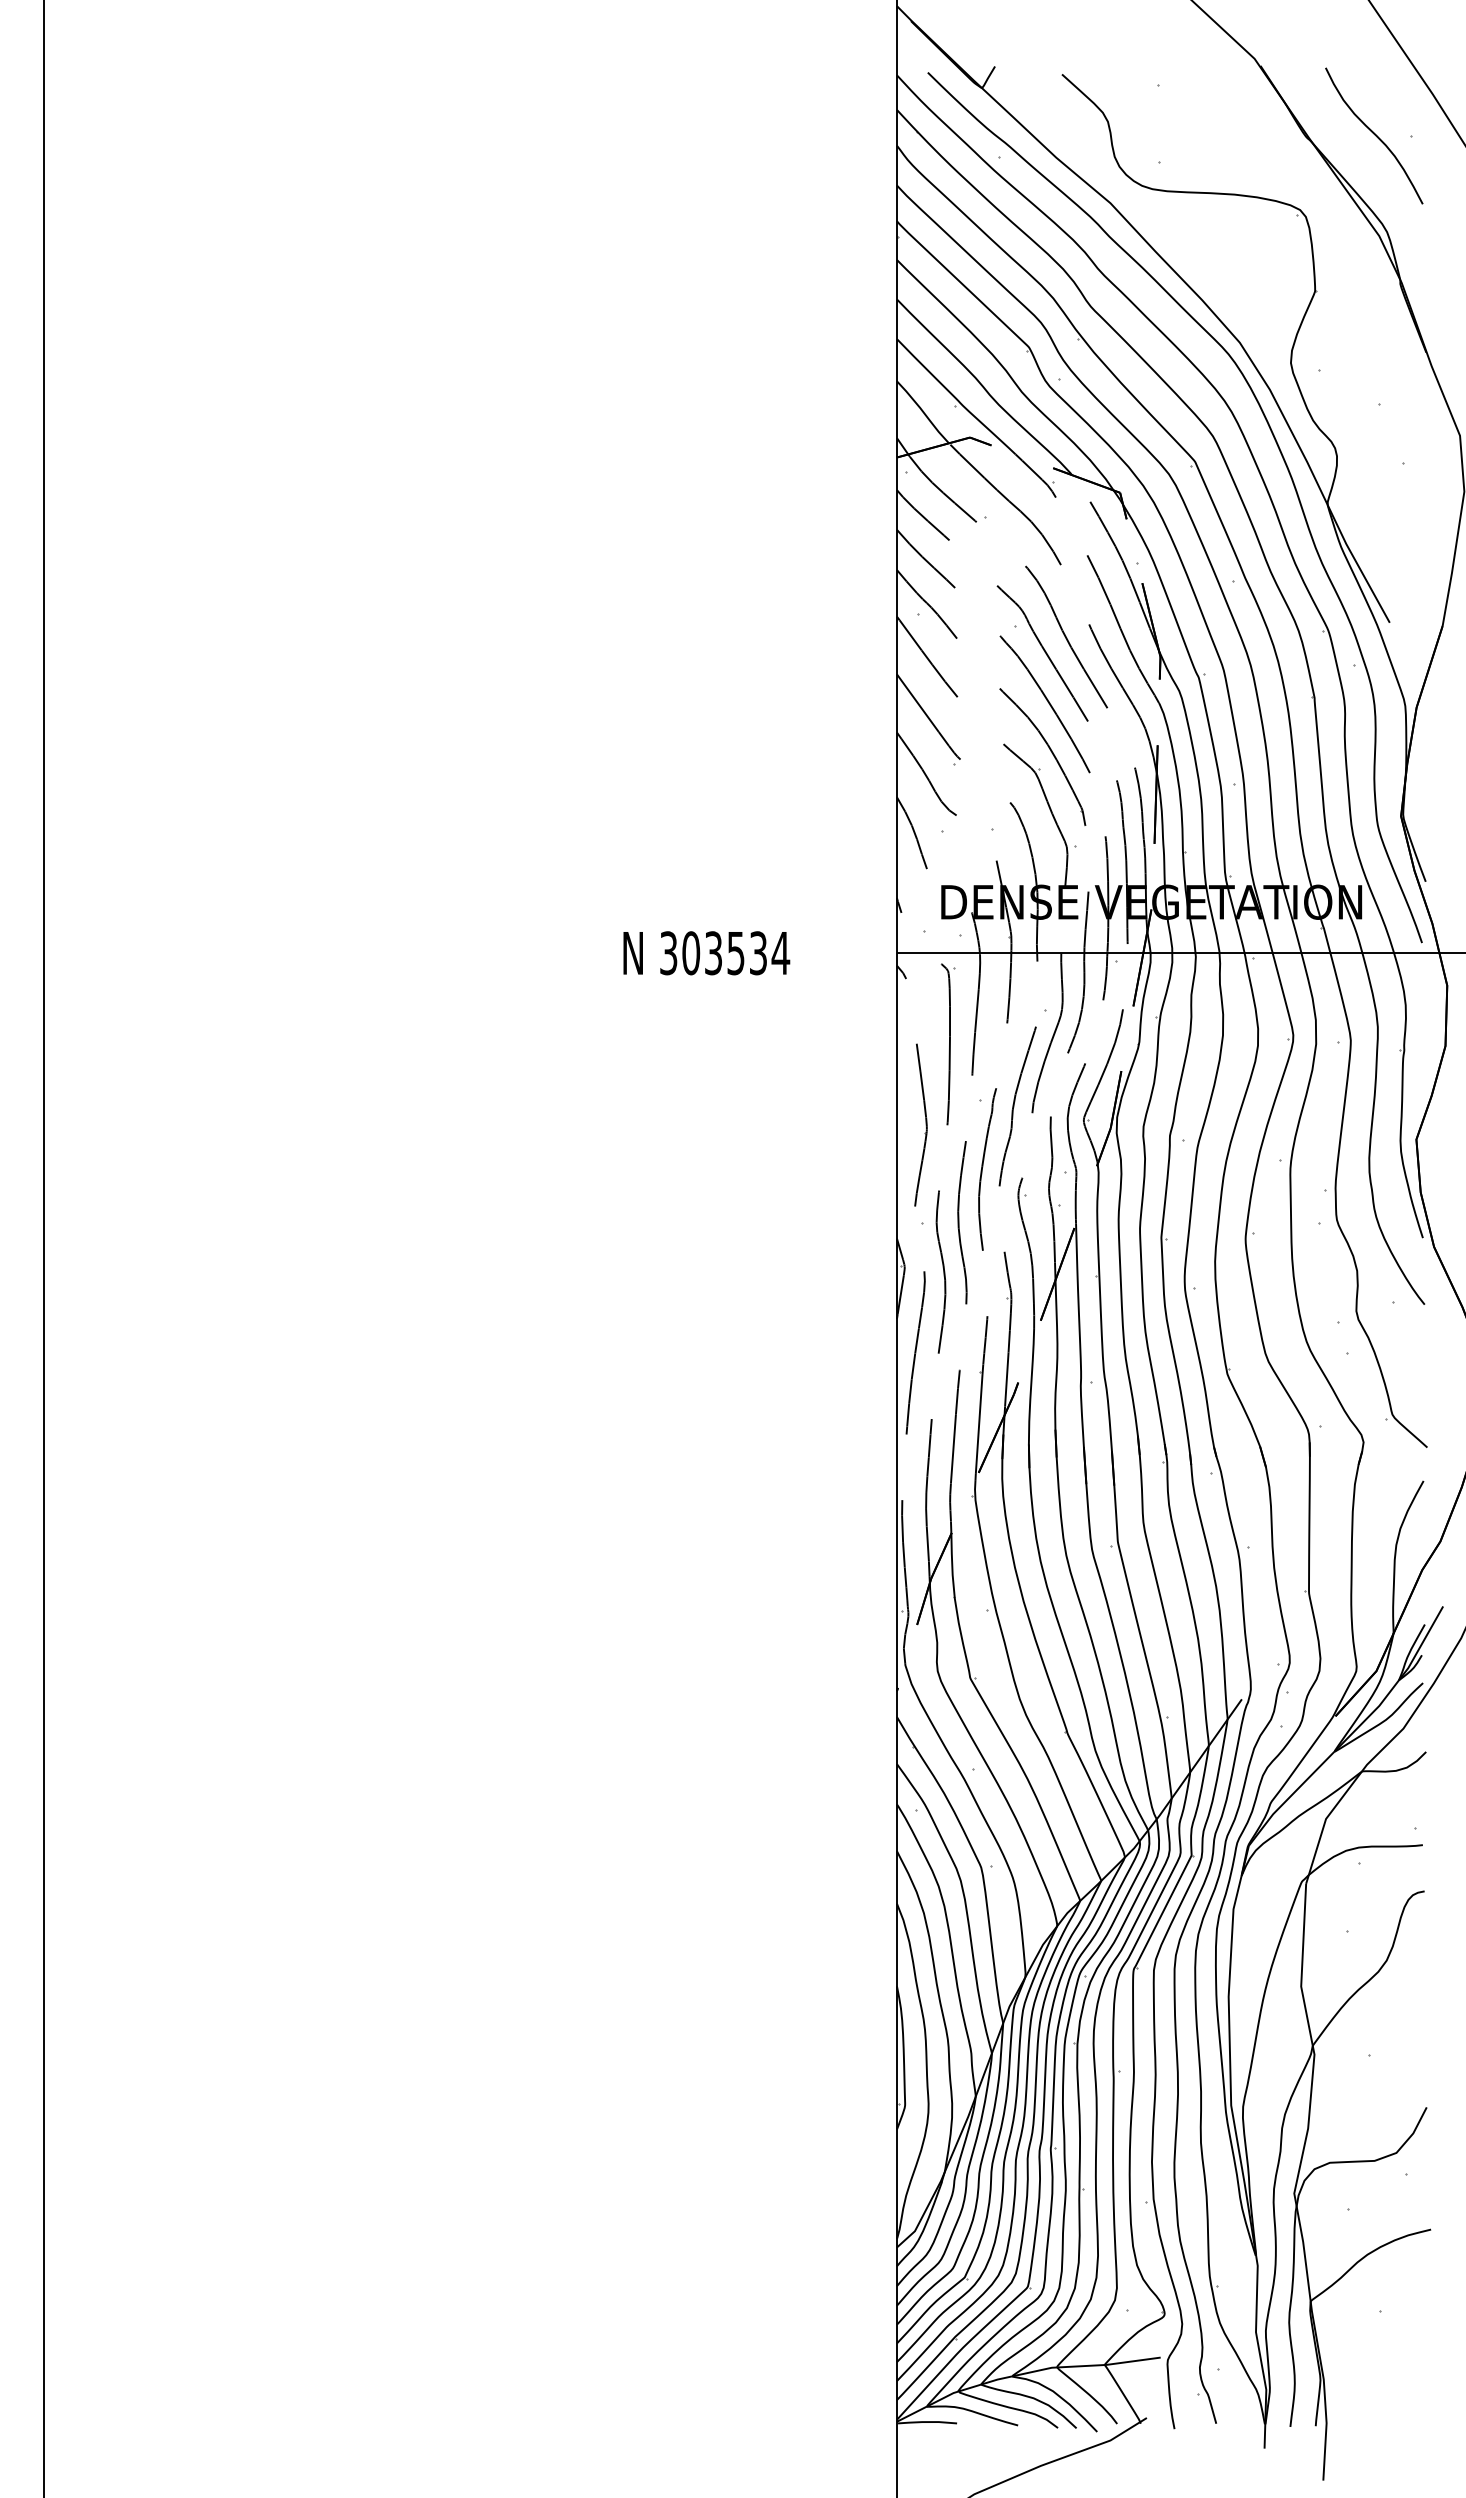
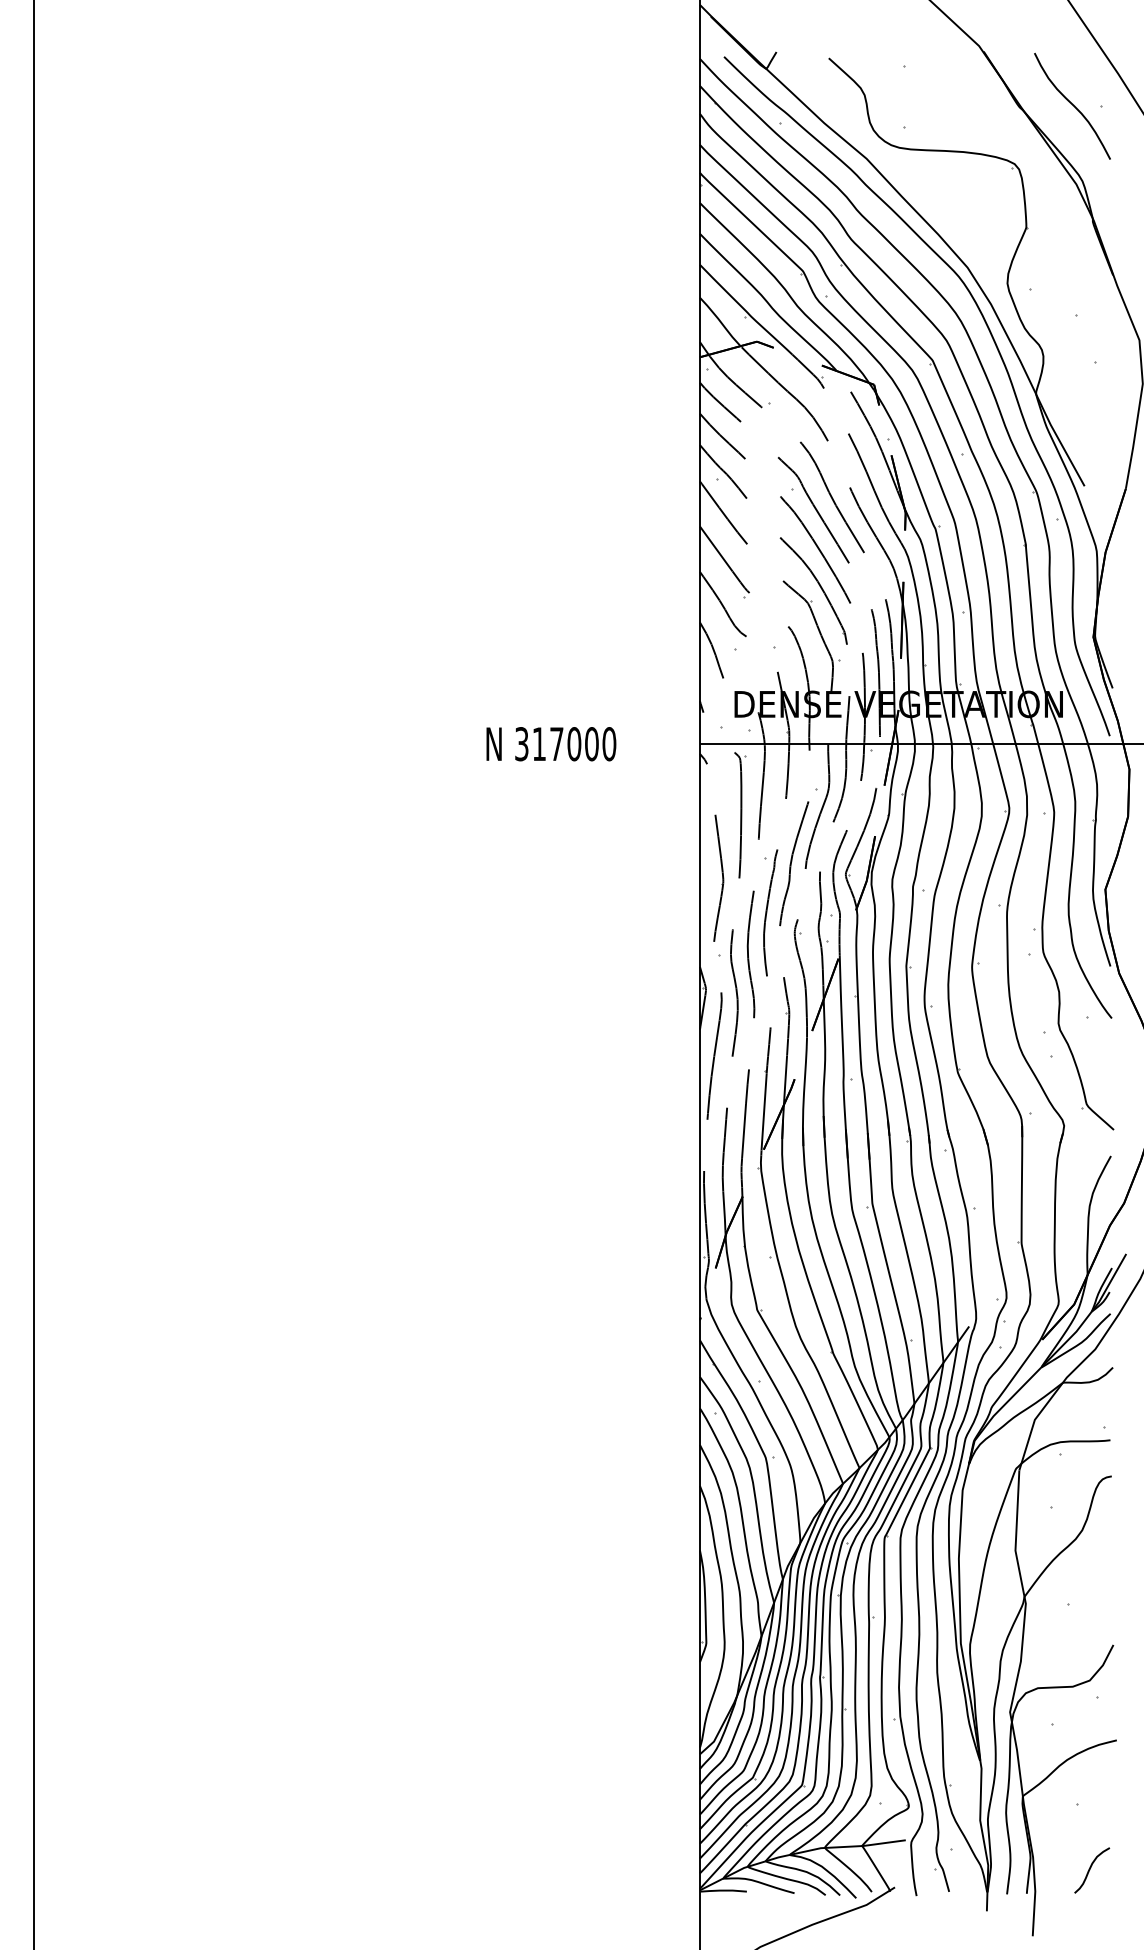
text: (736, 953) -> (574, 744), 303534 -> 317000
curve: (1397, 2394) -> (1090, 1869), added

